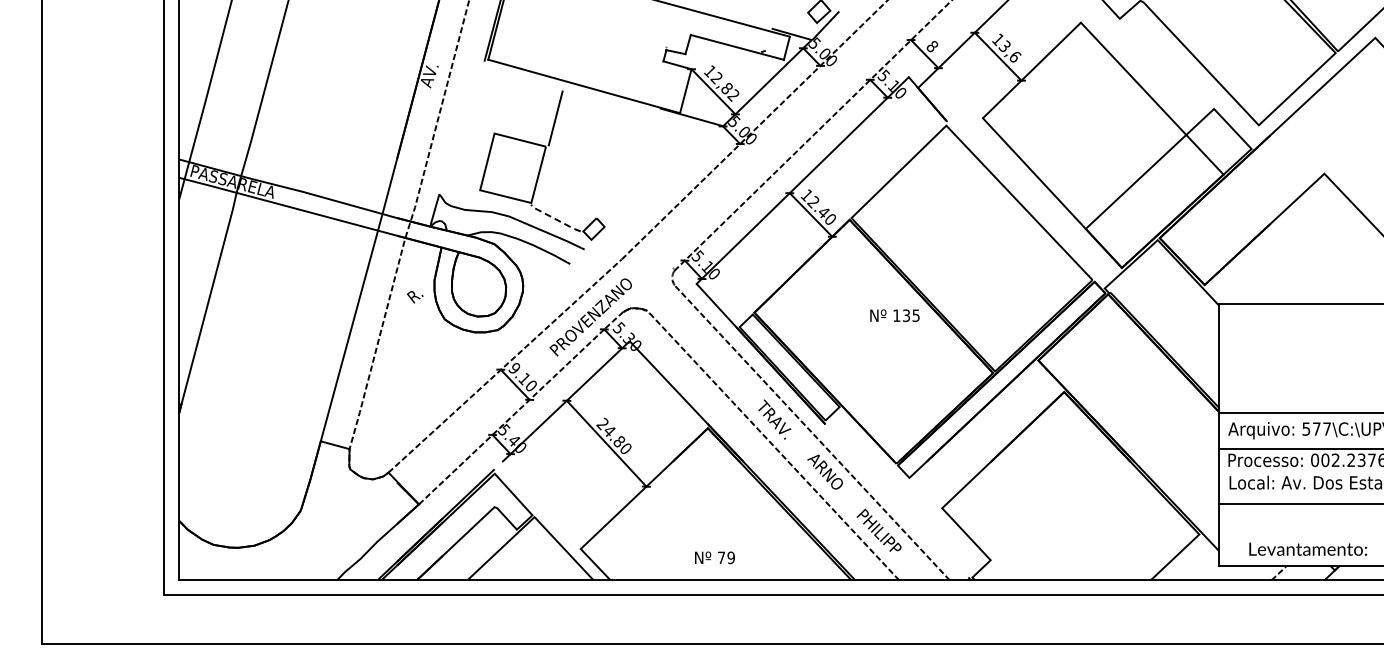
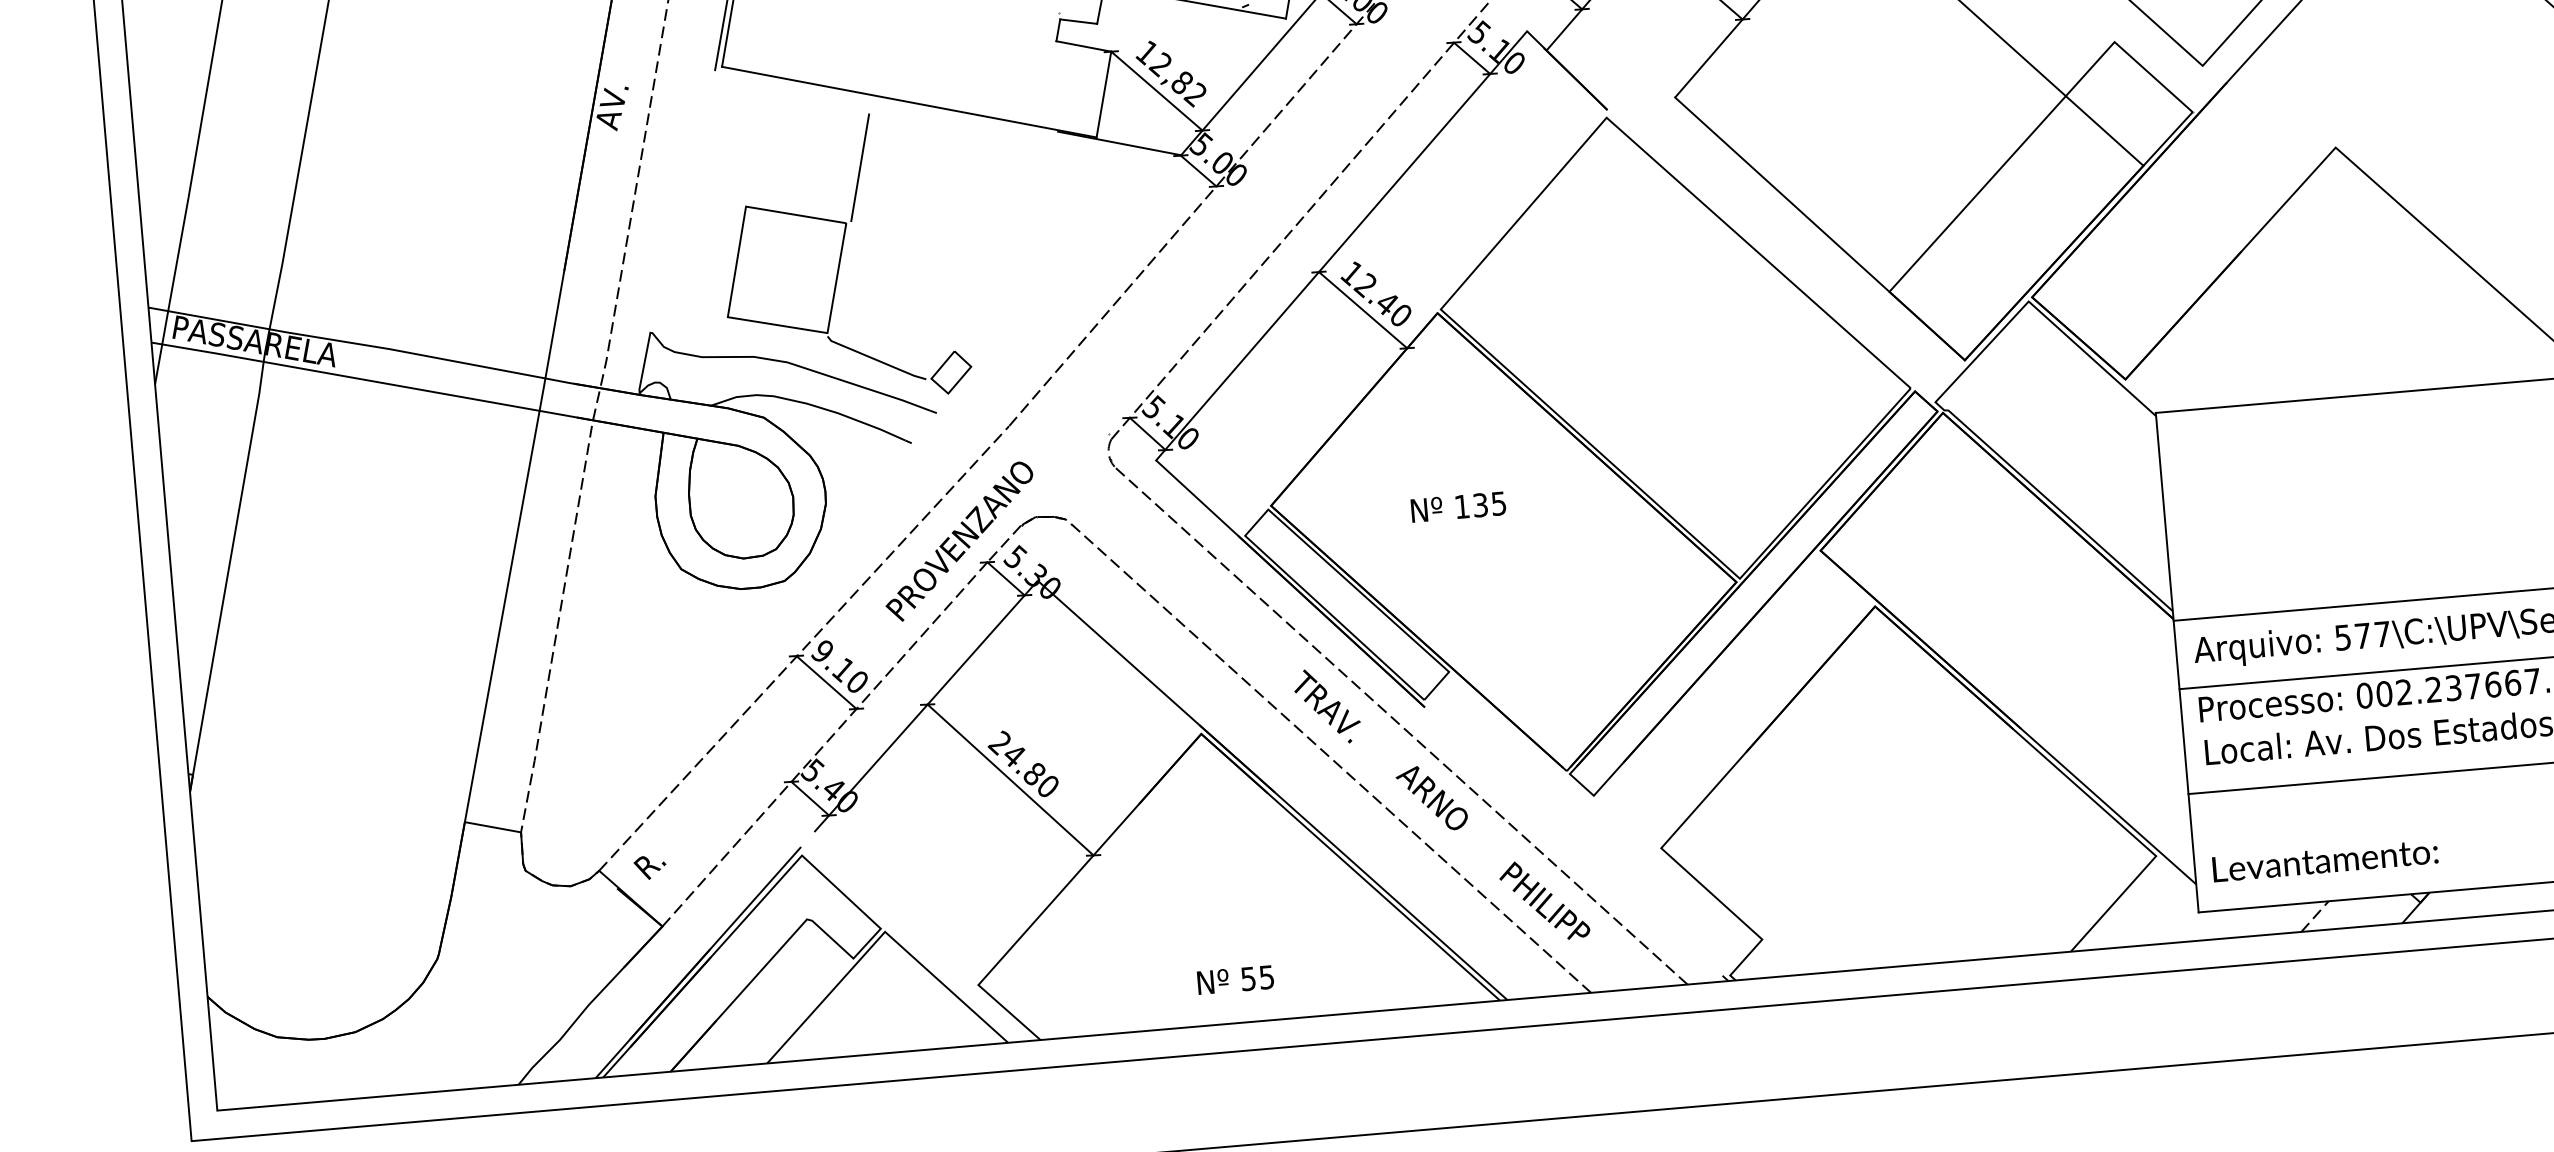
line: (555, 218) -> (876, 358), dashed -> solid
text: (415, 297) -> (650, 868), moved
text: (894, 315) -> (1457, 506), moved
text: (1308, 548) -> (2325, 858), moved
text: (726, 557) -> (1257, 977), 79 -> 55

